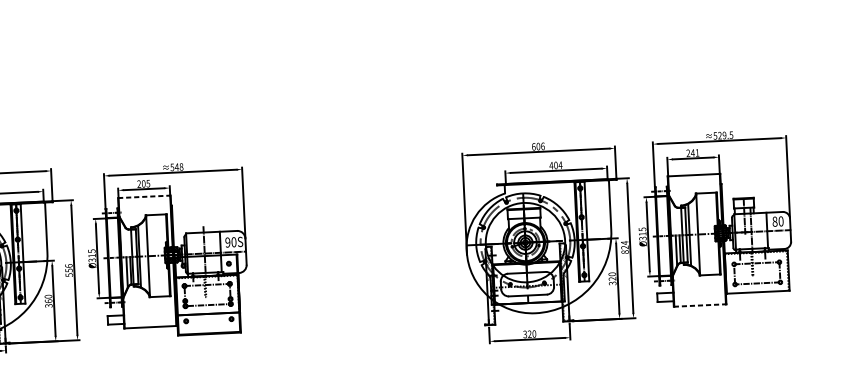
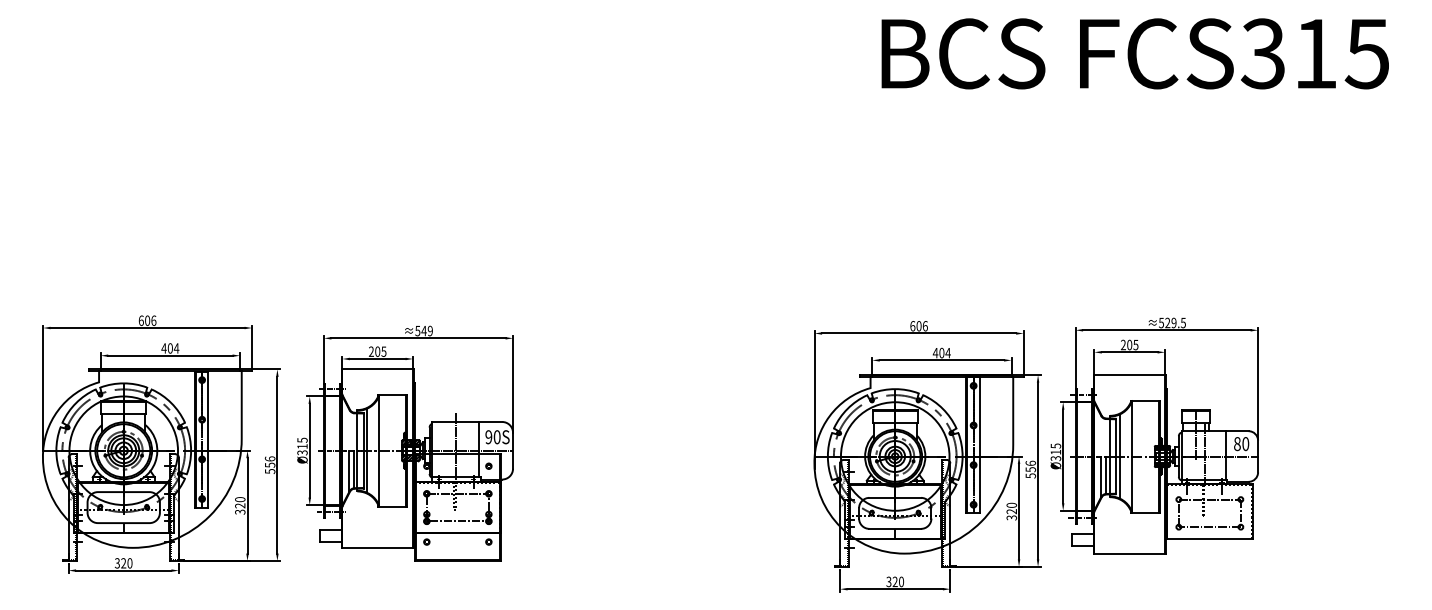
text: (694, 152) -> (1132, 344), 241 -> 205
text: (180, 167) -> (429, 331), 548 -> 549
line: (144, 196) -> (378, 369), dashed -> solid
text: (624, 247) -> (1030, 469), 824 -> 556
text: (48, 300) -> (240, 505), 360 -> 320
line: (699, 305) -> (1129, 553), dashed -> solid

